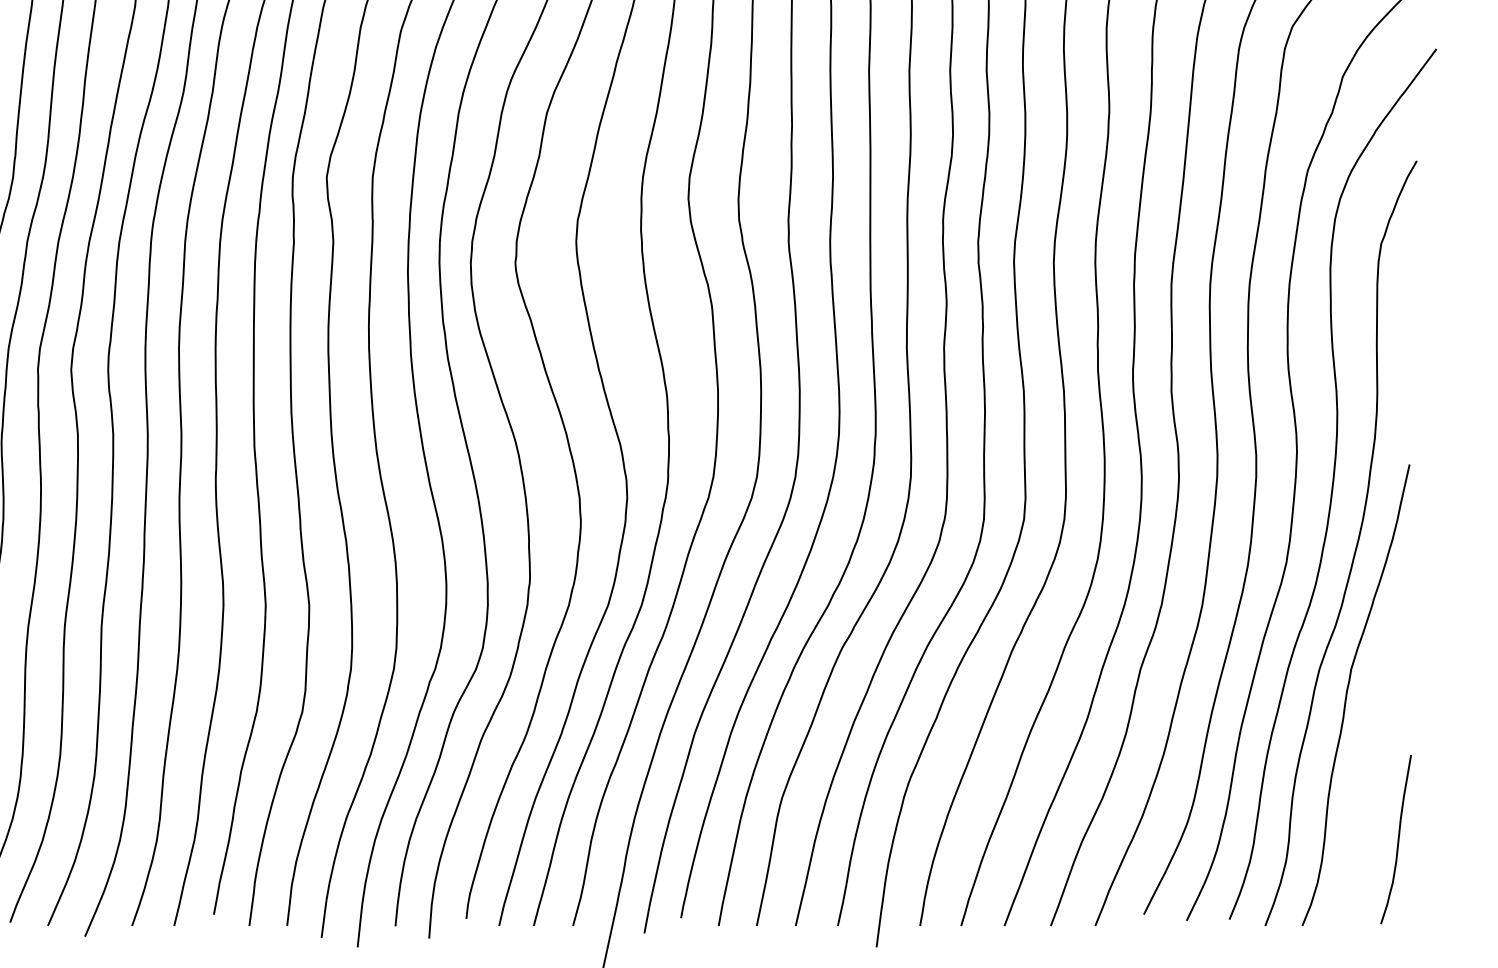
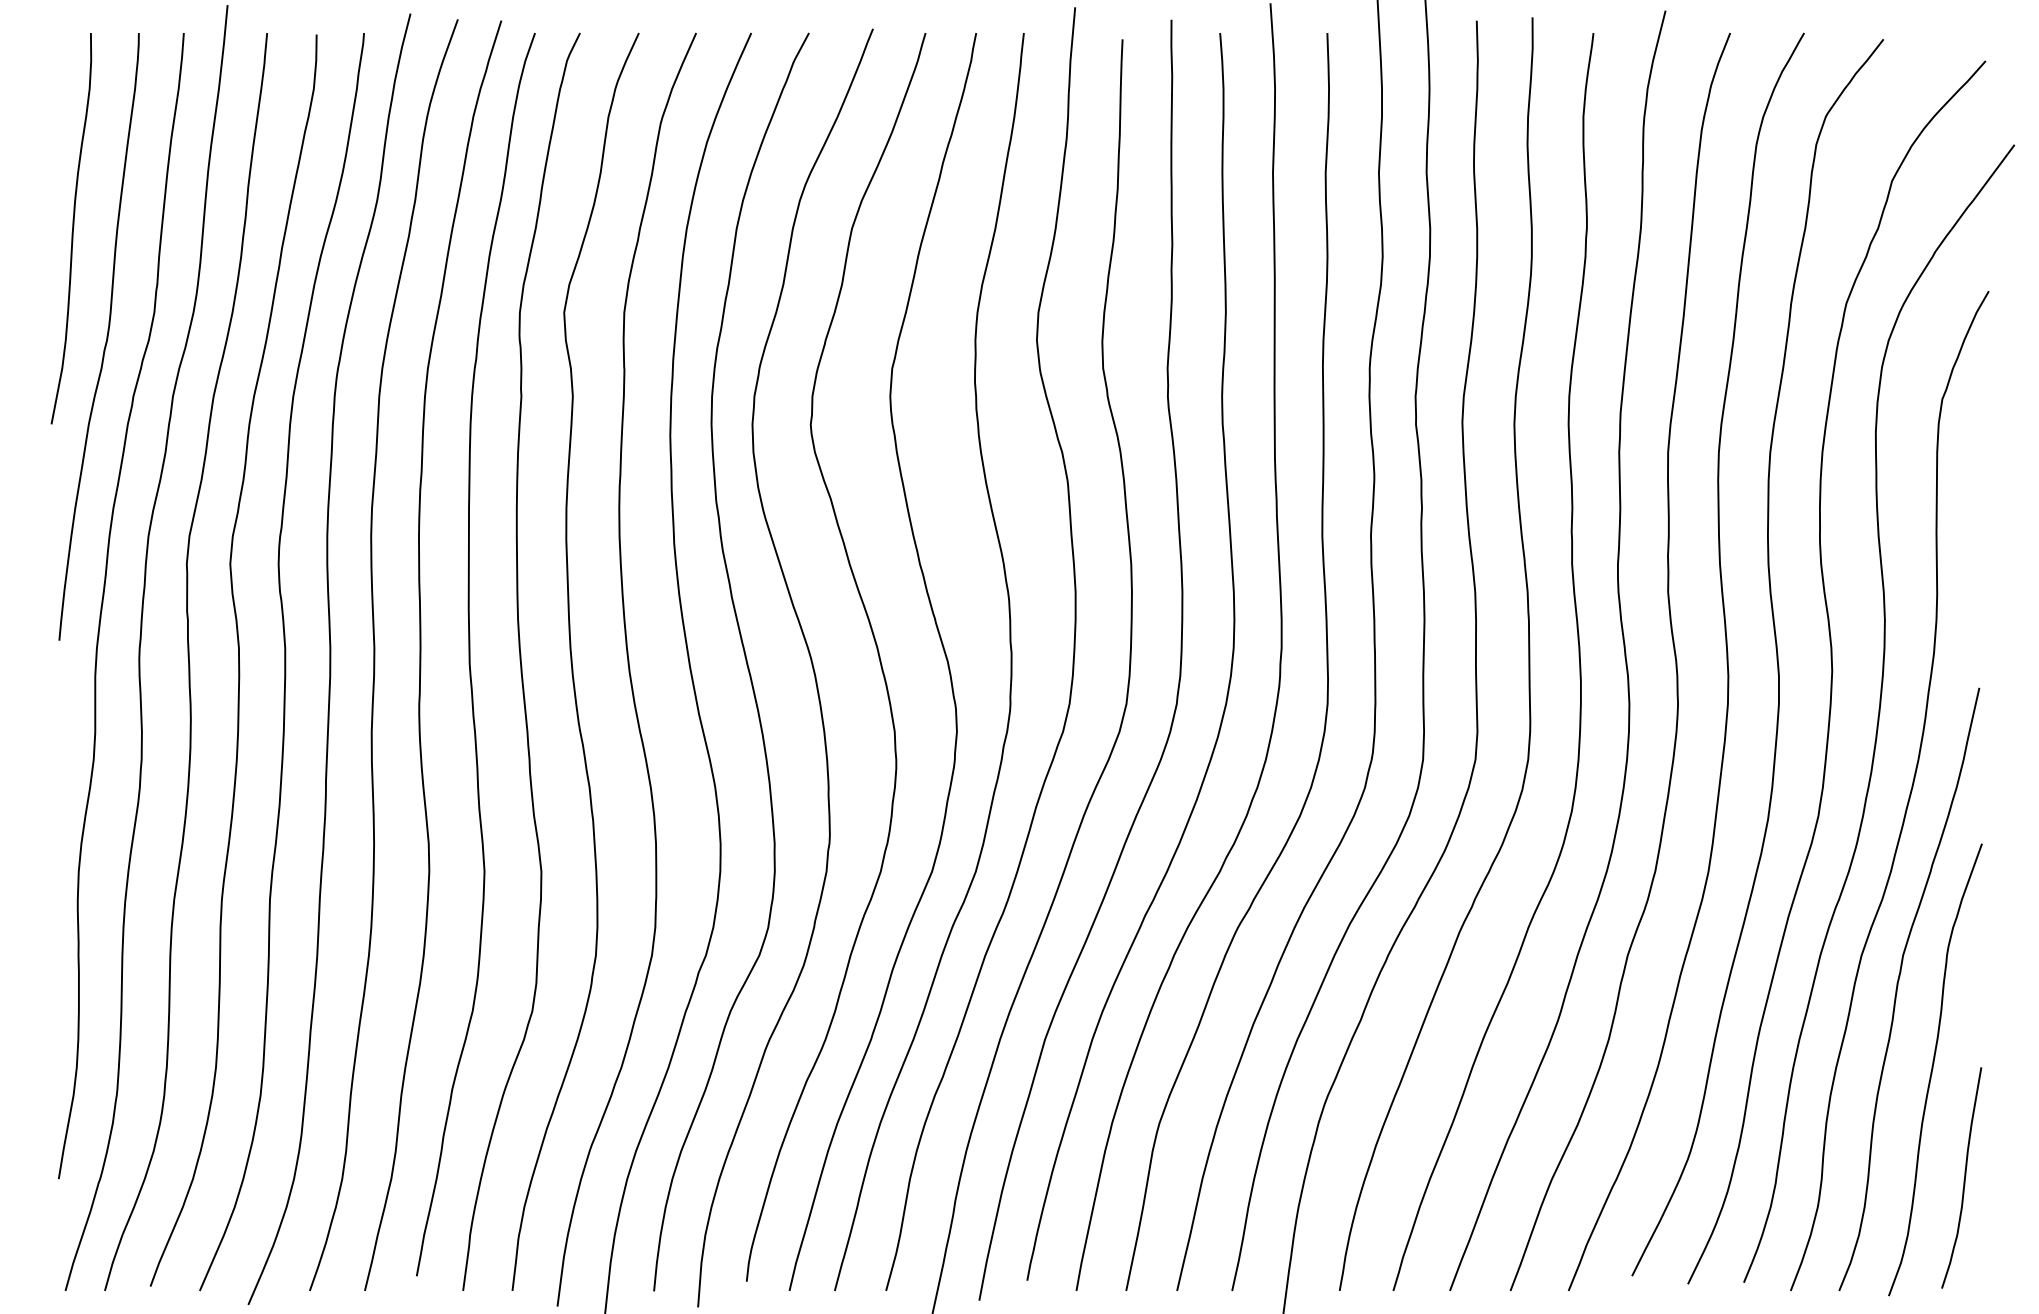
curve: (1374, 756) -> (1933, 1069), added

